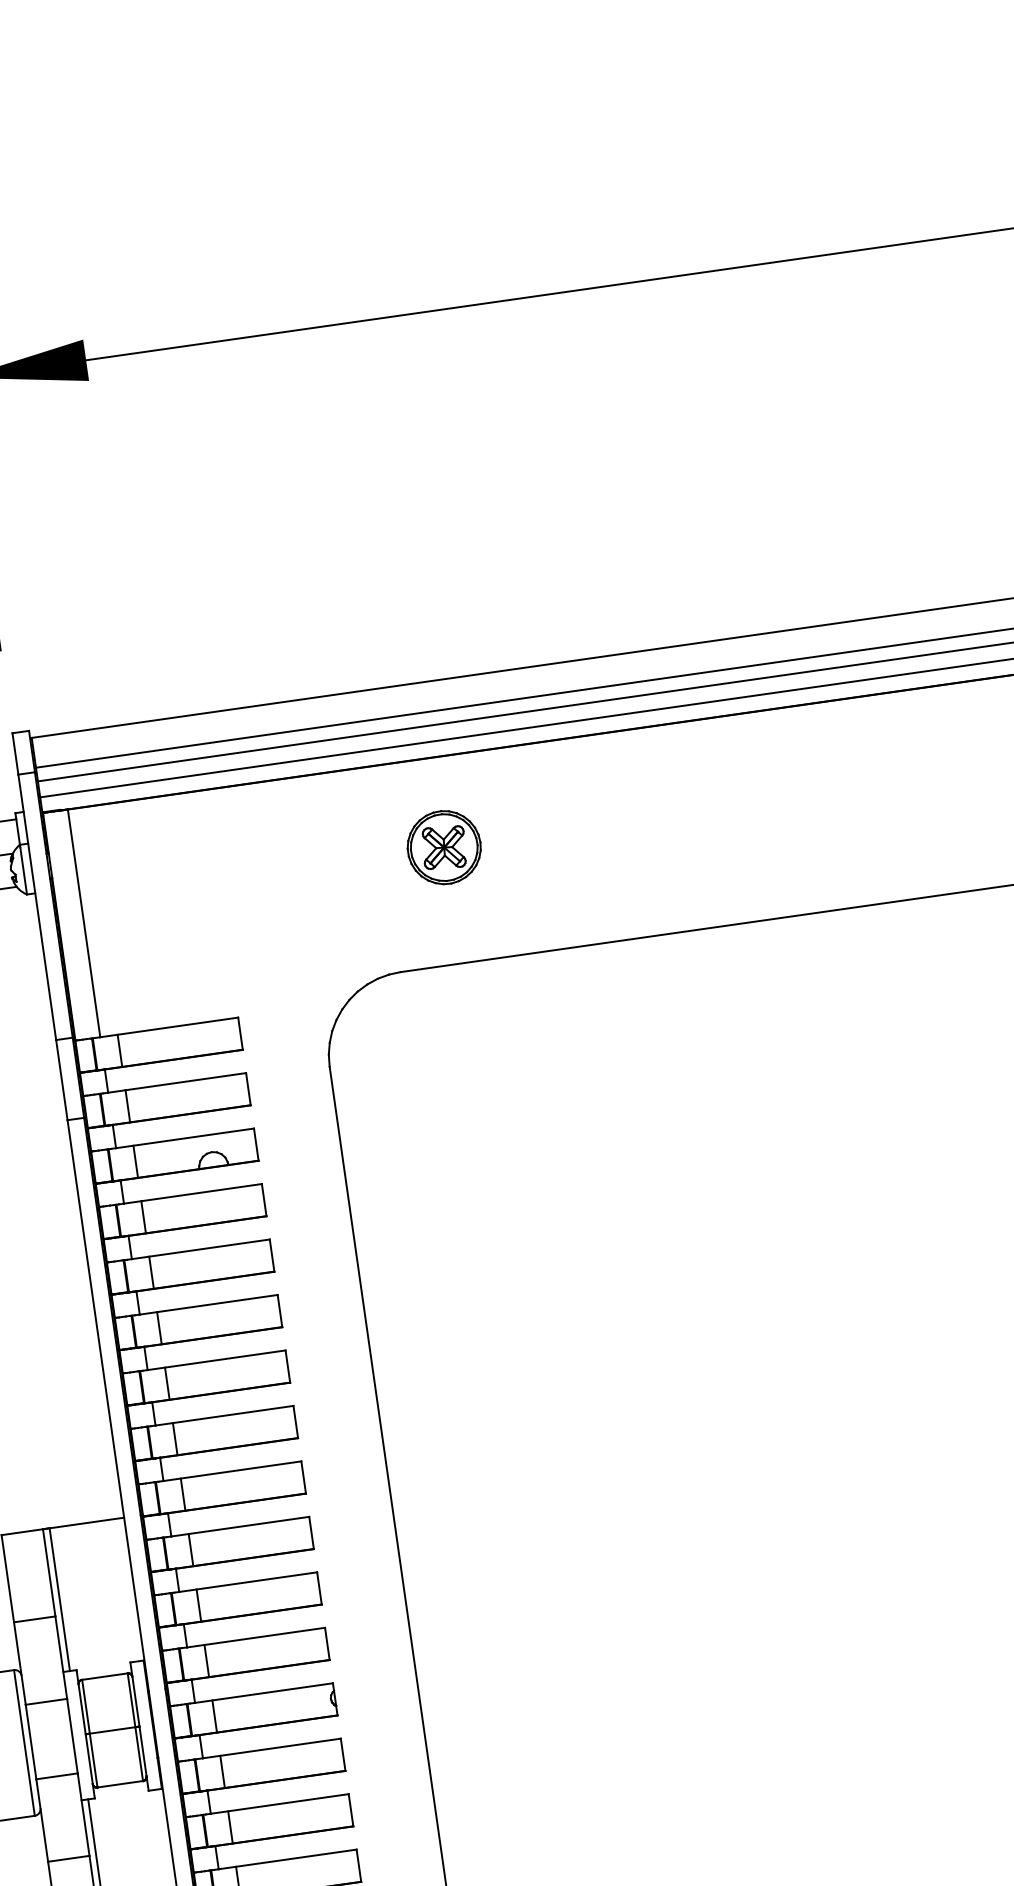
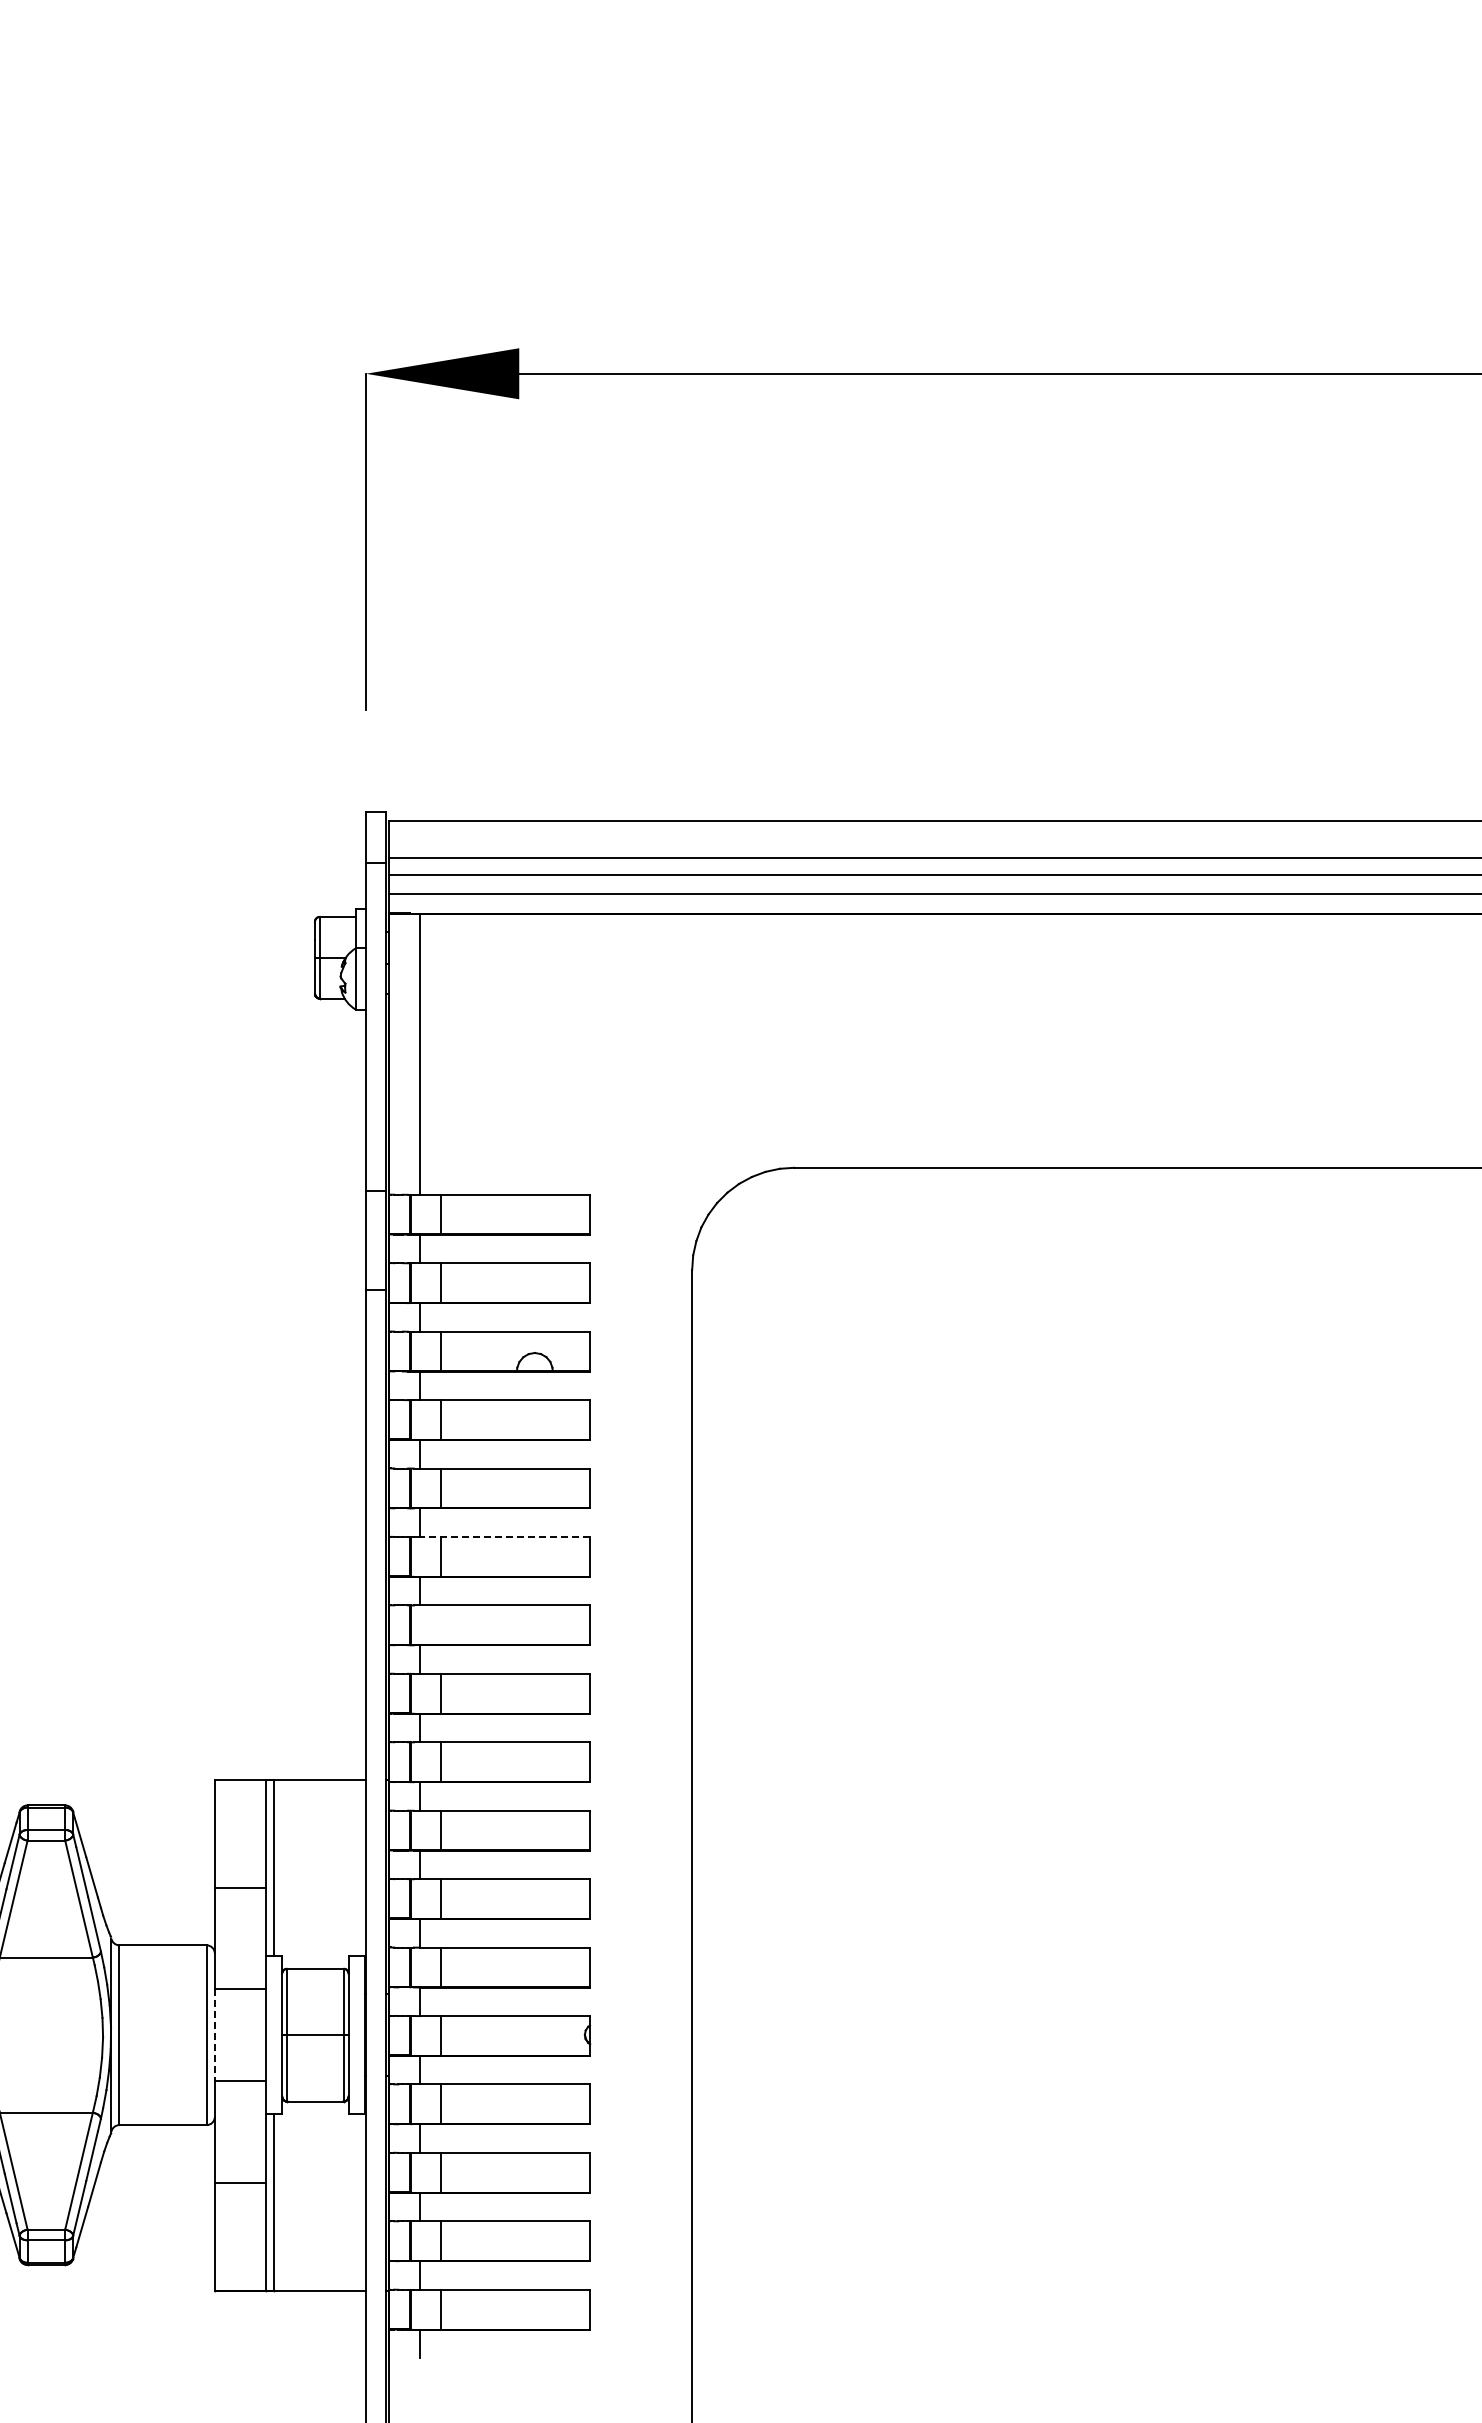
part: (444, 847) -> (868, 1024), removed
line: (208, 1305) -> (504, 1537), solid -> dashed
line: (167, 1383) -> (441, 1625), removed
line: (30, 1742) -> (214, 2035), solid -> dashed

